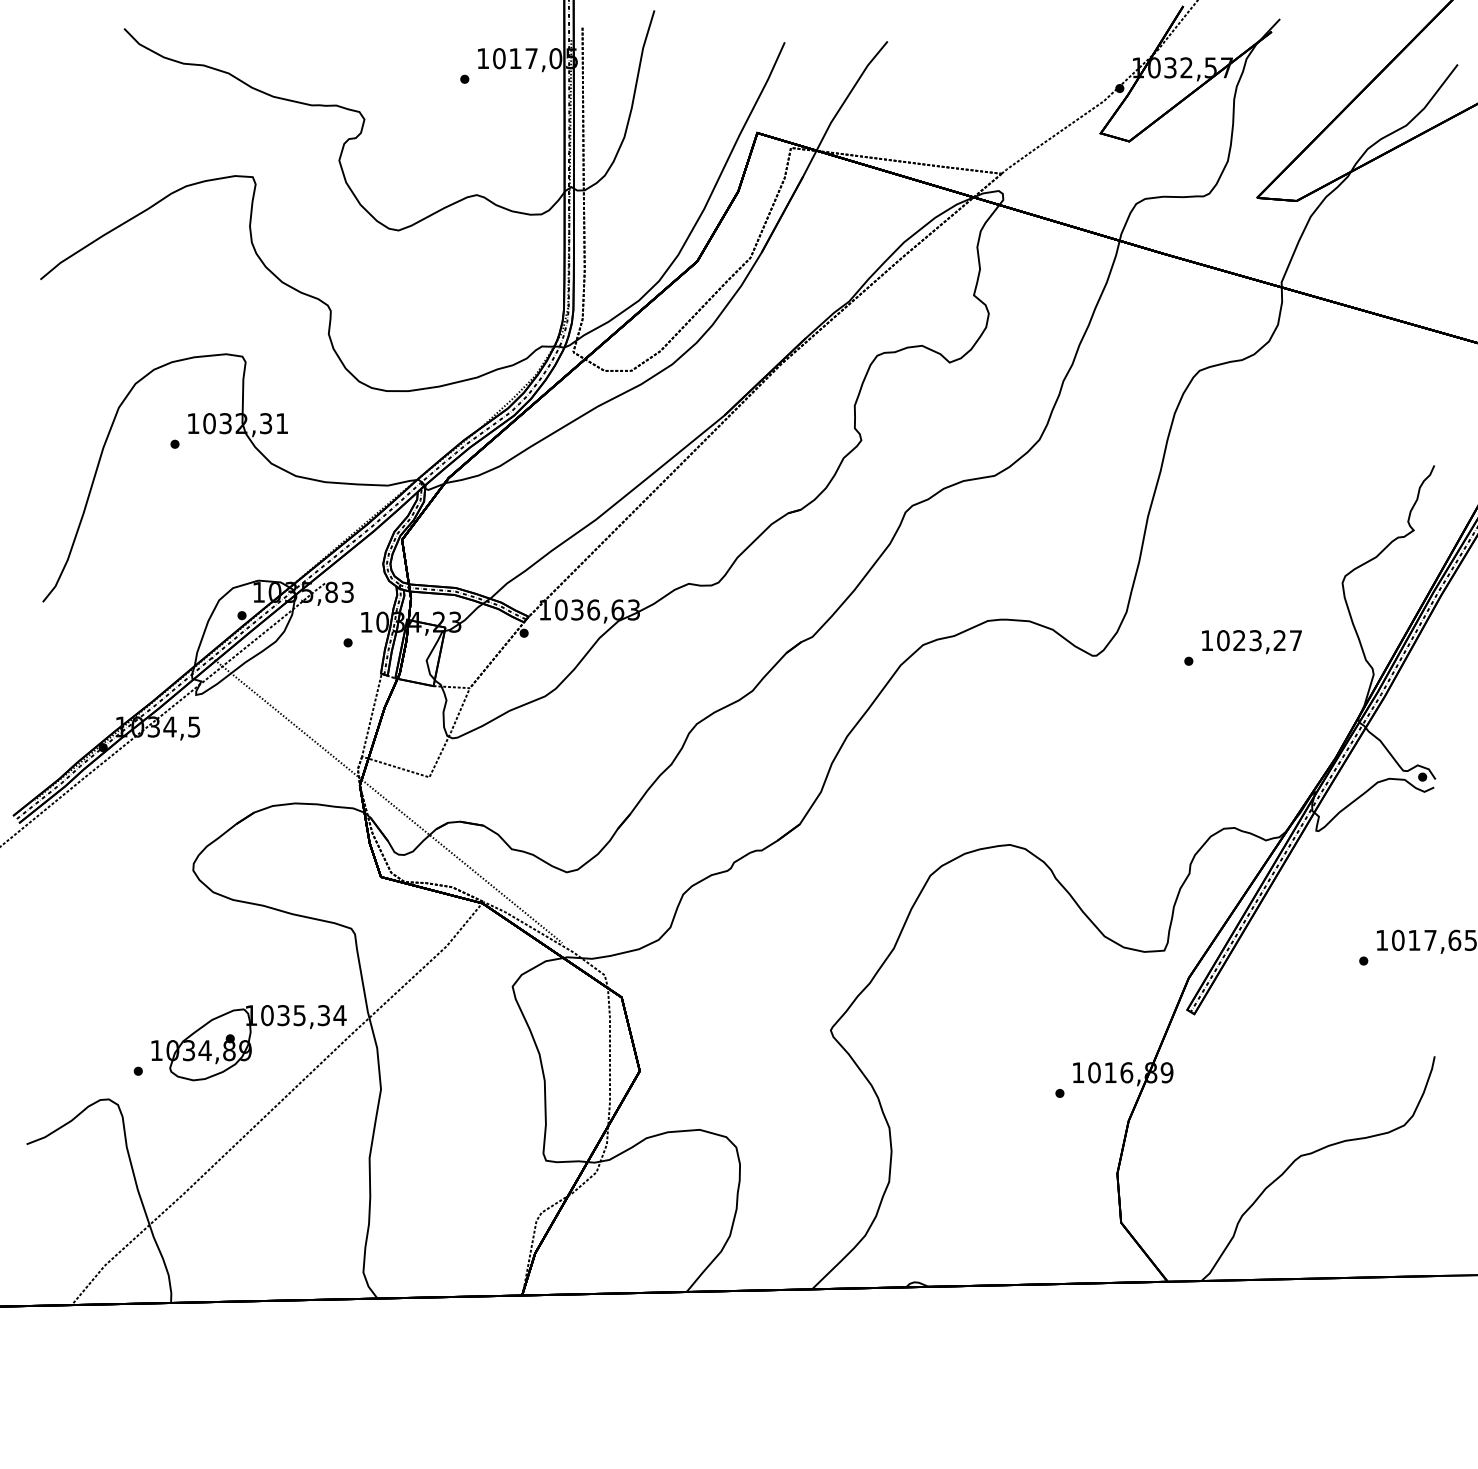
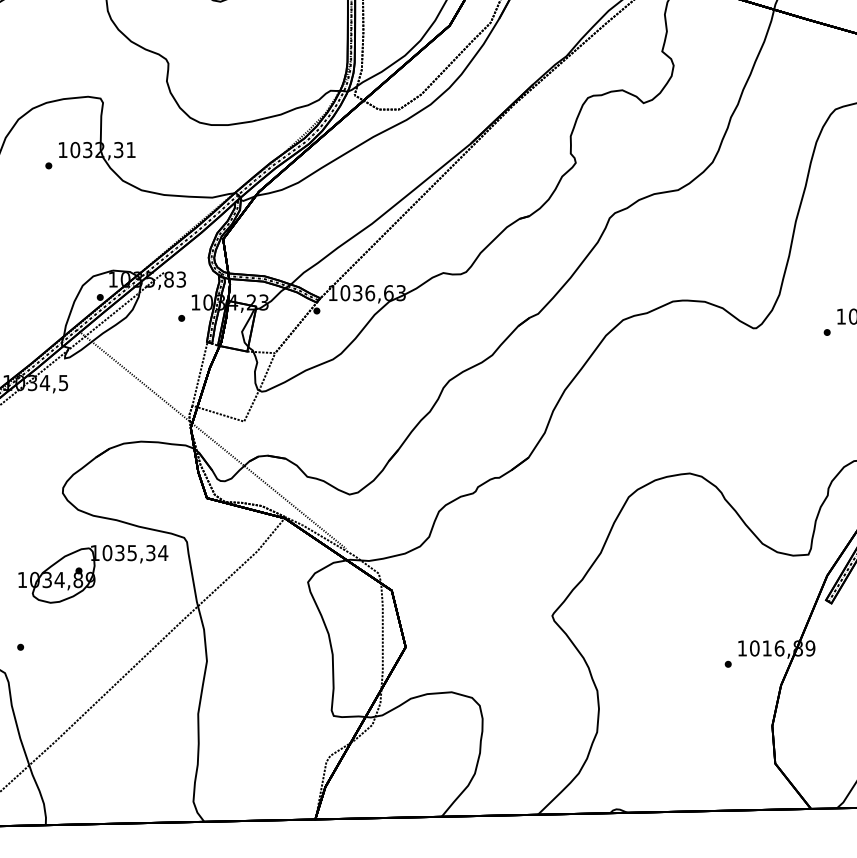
part: (248, 1043) -> (92, 574), moved

